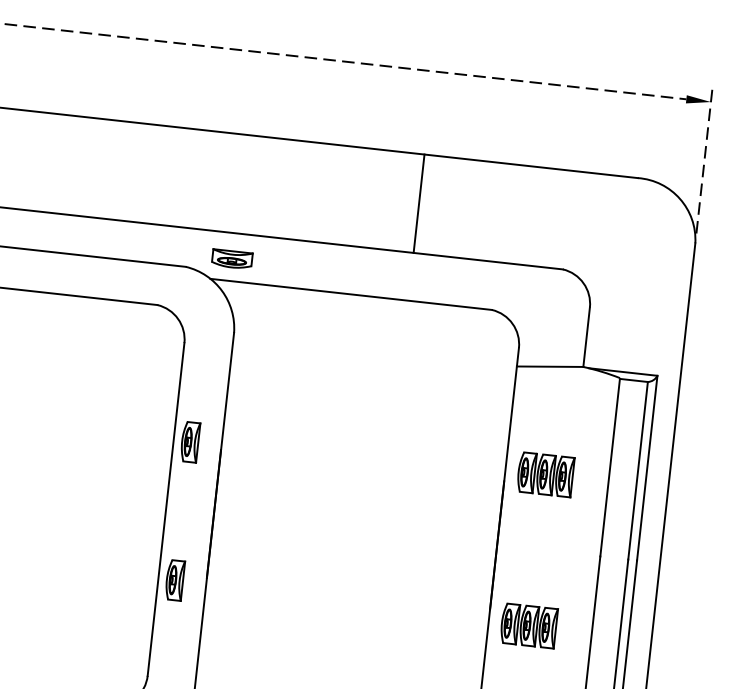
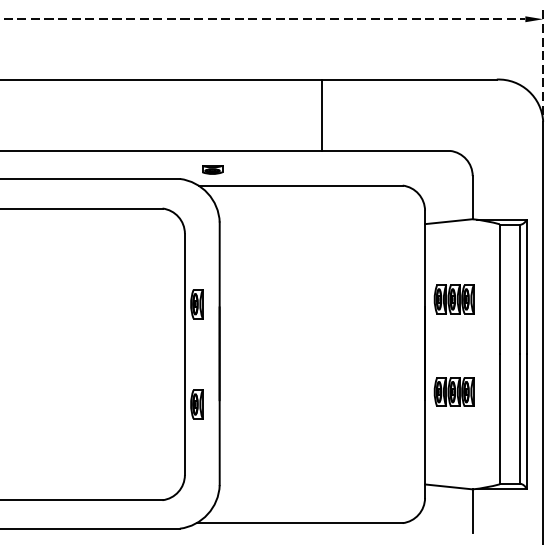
line: (419, 202) -> (322, 114), moved
part: (232, 258) -> (212, 169), size x0.7
part: (528, 624) -> (453, 391), moved

